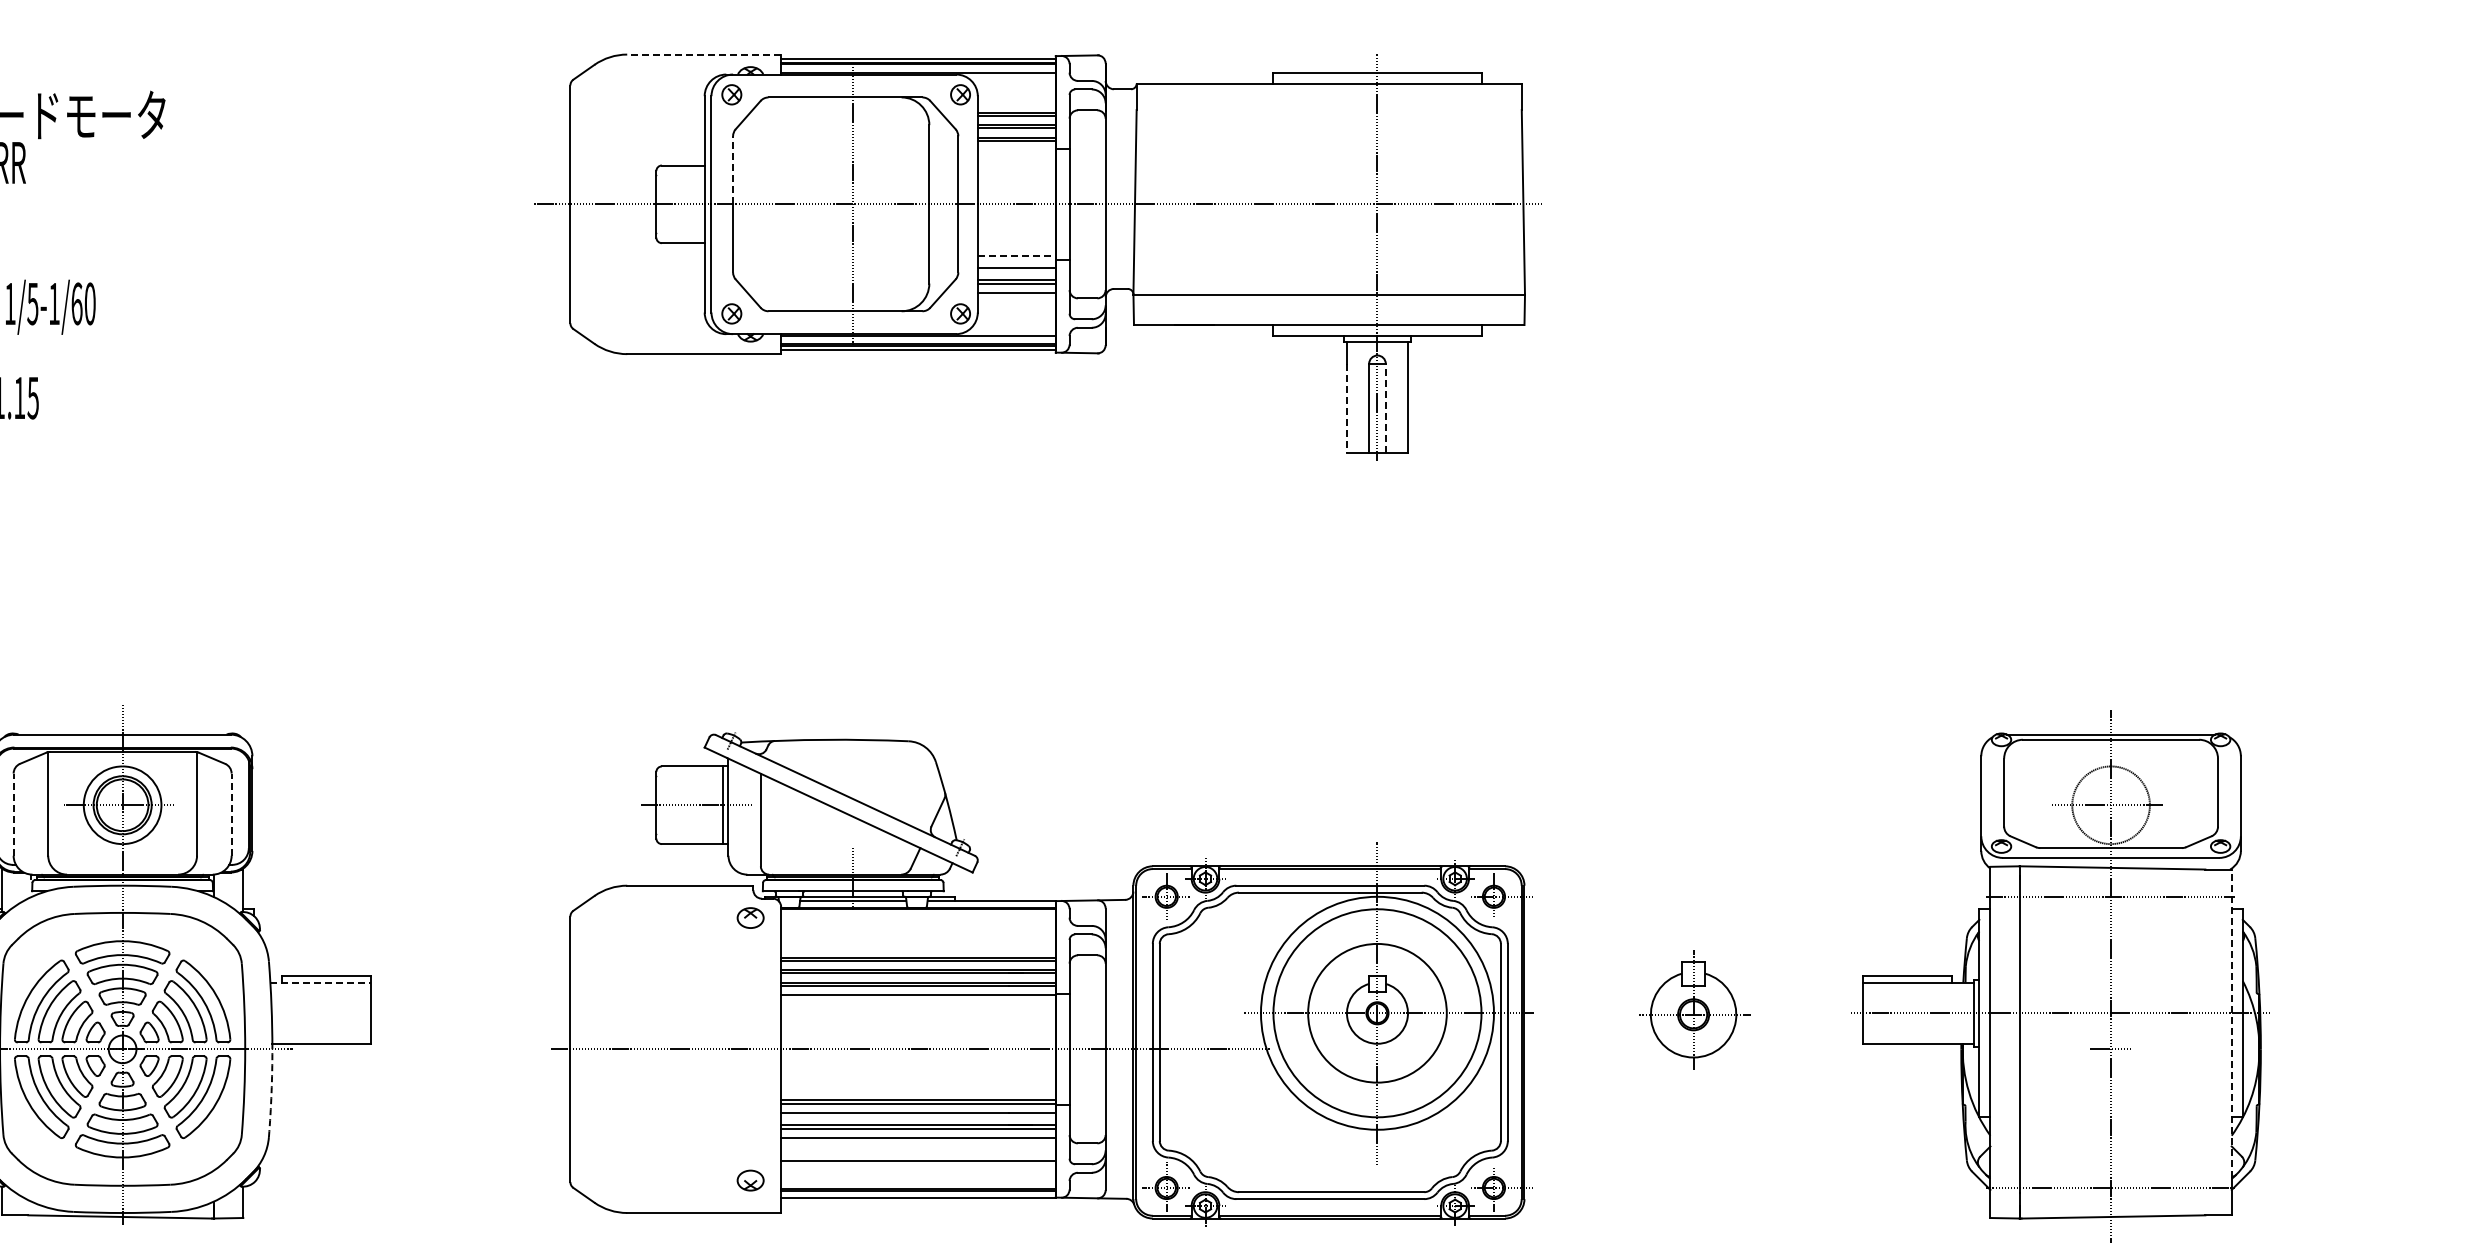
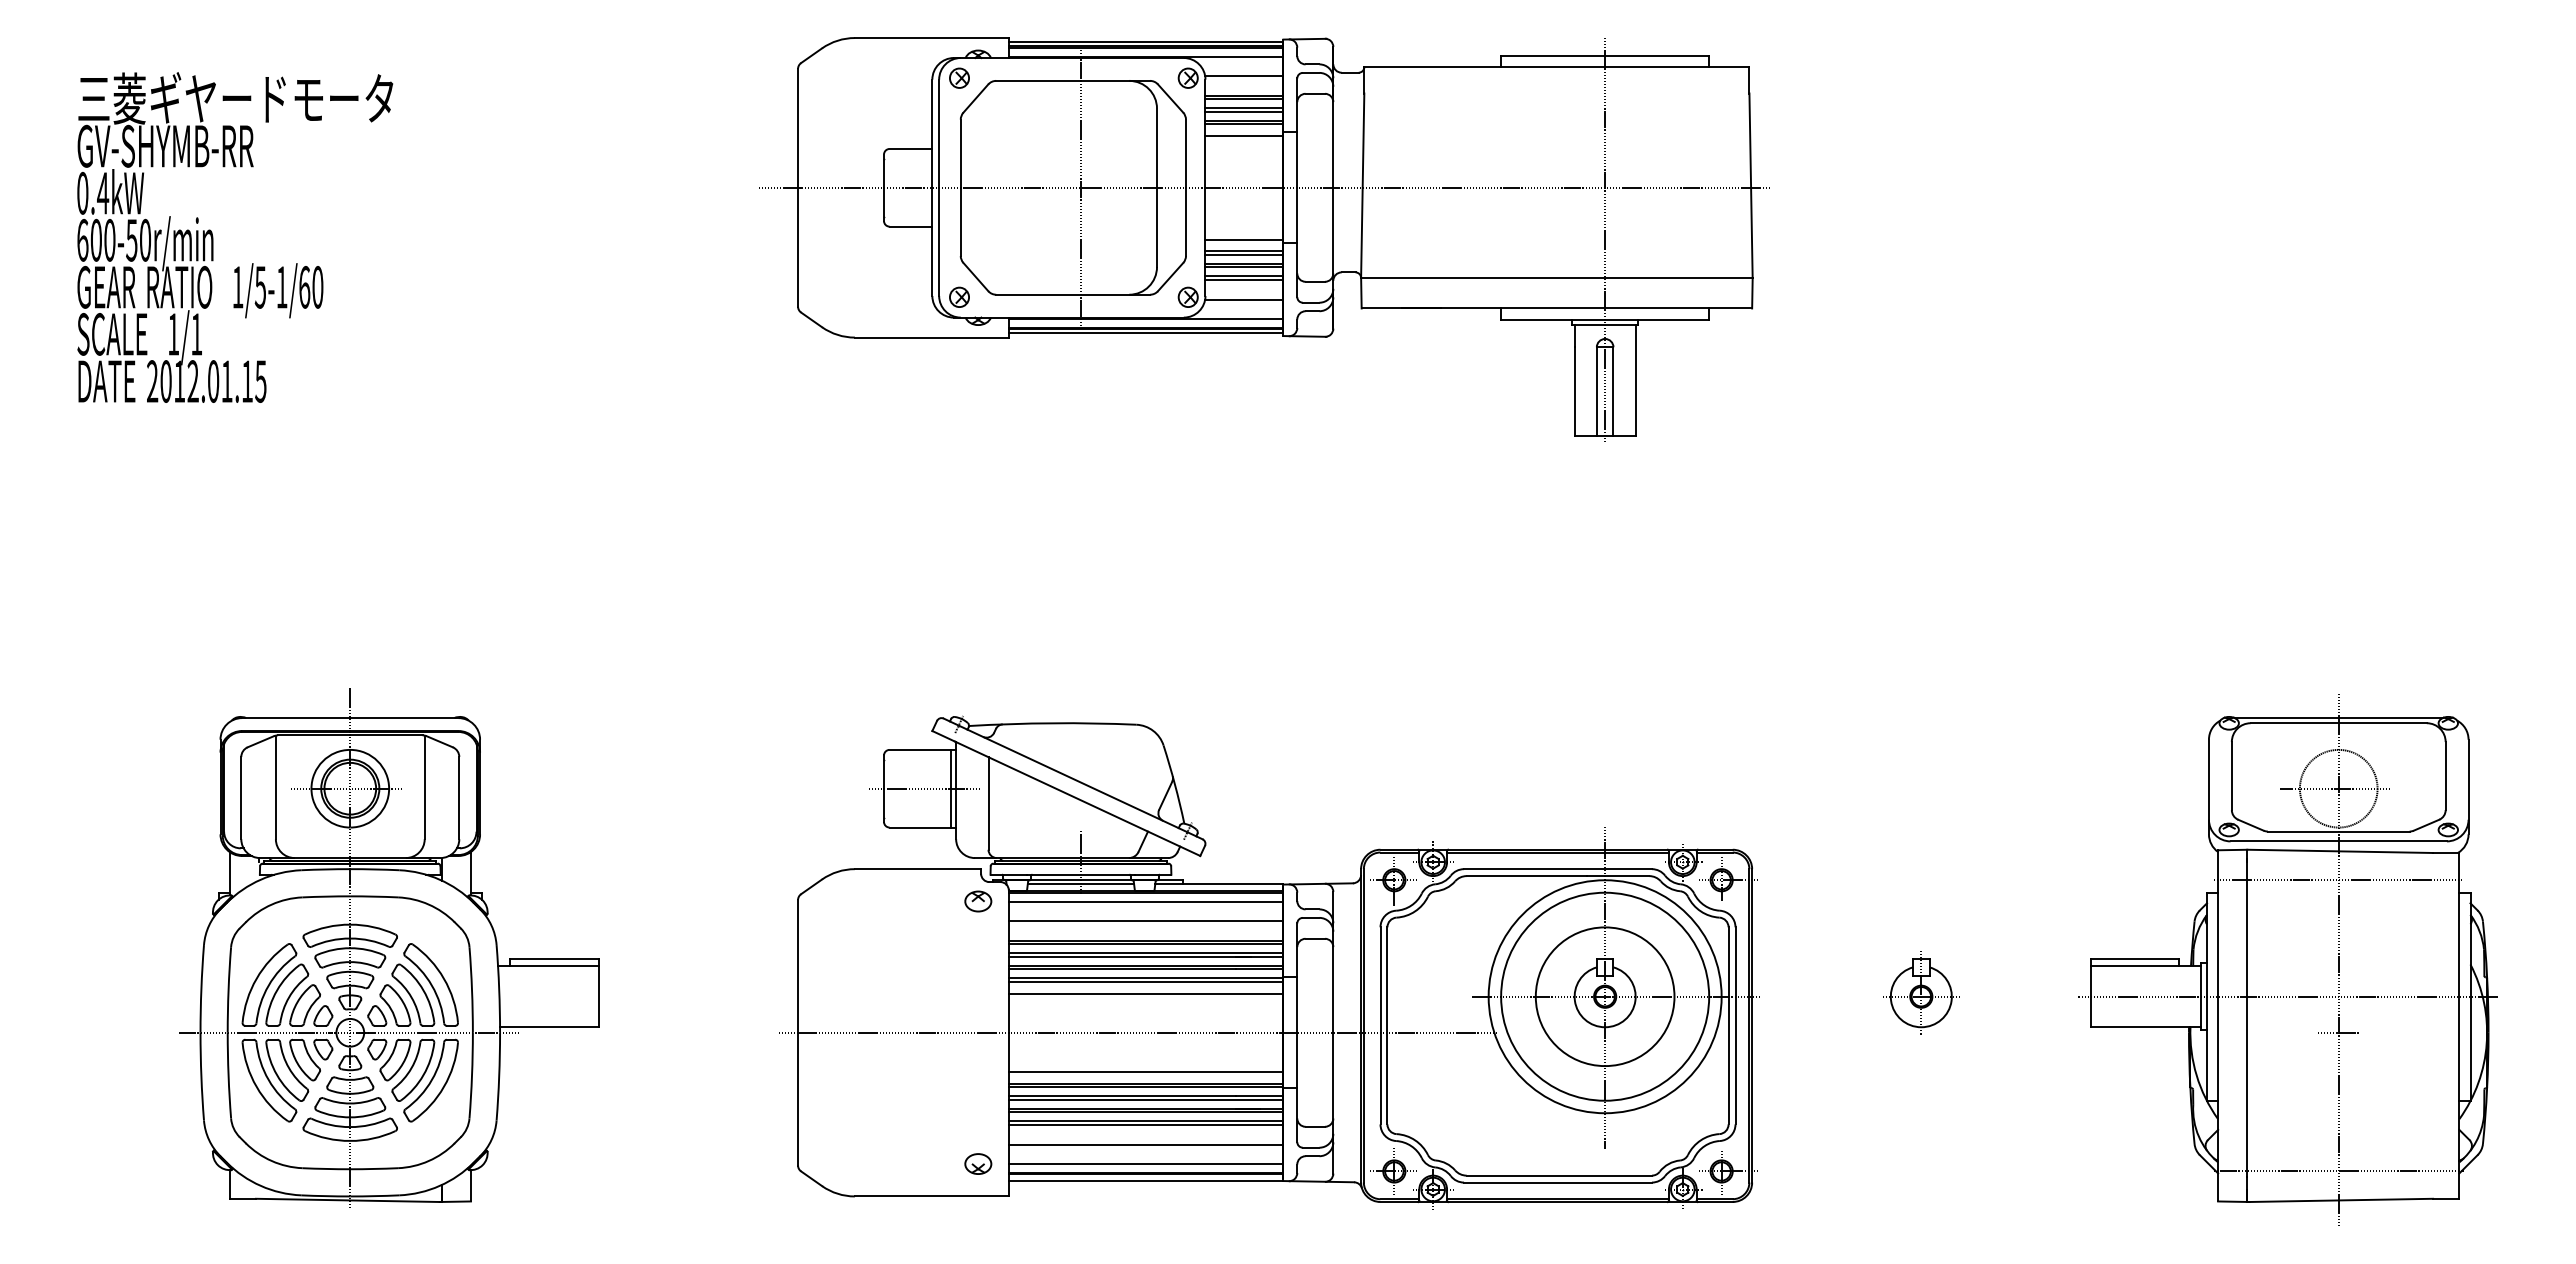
line: (703, 55) -> (931, 38), dashed -> solid
line: (1016, 92) -> (1244, 75), added
line: (1016, 152) -> (1244, 135), added
line: (732, 170) -> (960, 153), dashed -> solid
line: (1016, 256) -> (1244, 239), dashed -> solid
line: (1016, 271) -> (1244, 254), added
line: (1016, 296) -> (1244, 279), added
line: (1016, 316) -> (1244, 299), added
line: (1385, 408) -> (1613, 391), dashed -> solid
line: (1346, 409) -> (1574, 392), dashed -> solid
line: (13, 814) -> (241, 797), dashed -> solid
line: (231, 814) -> (459, 797), dashed -> solid
line: (917, 918) -> (1145, 901), added
line: (917, 937) -> (1145, 920), added
line: (320, 983) -> (548, 966), dashed -> solid
line: (917, 998) -> (1145, 981), added
part: (1693, 1009) -> (1921, 992), size x0.71
line: (917, 1010) -> (1145, 993), added
line: (2231, 1023) -> (2459, 1006), dashed -> solid
line: (917, 1088) -> (1145, 1071), added
arc: (271, 1093) -> (499, 1076), dashed -> solid
line: (917, 1116) -> (1145, 1099), added
line: (917, 1141) -> (1145, 1124), added
line: (917, 1181) -> (1145, 1164), added

